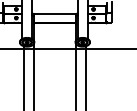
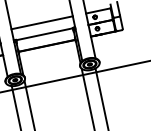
line: (54, 5) -> (41, 22), added

